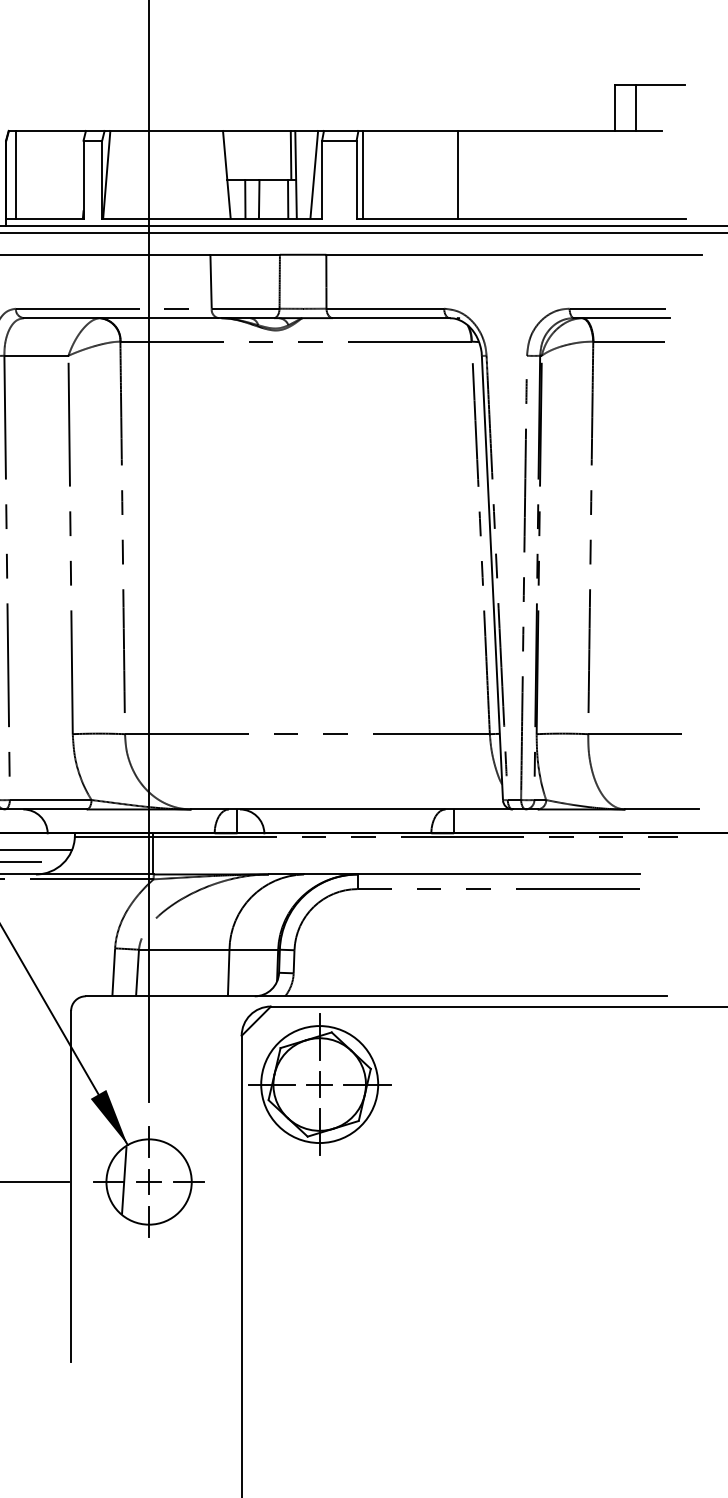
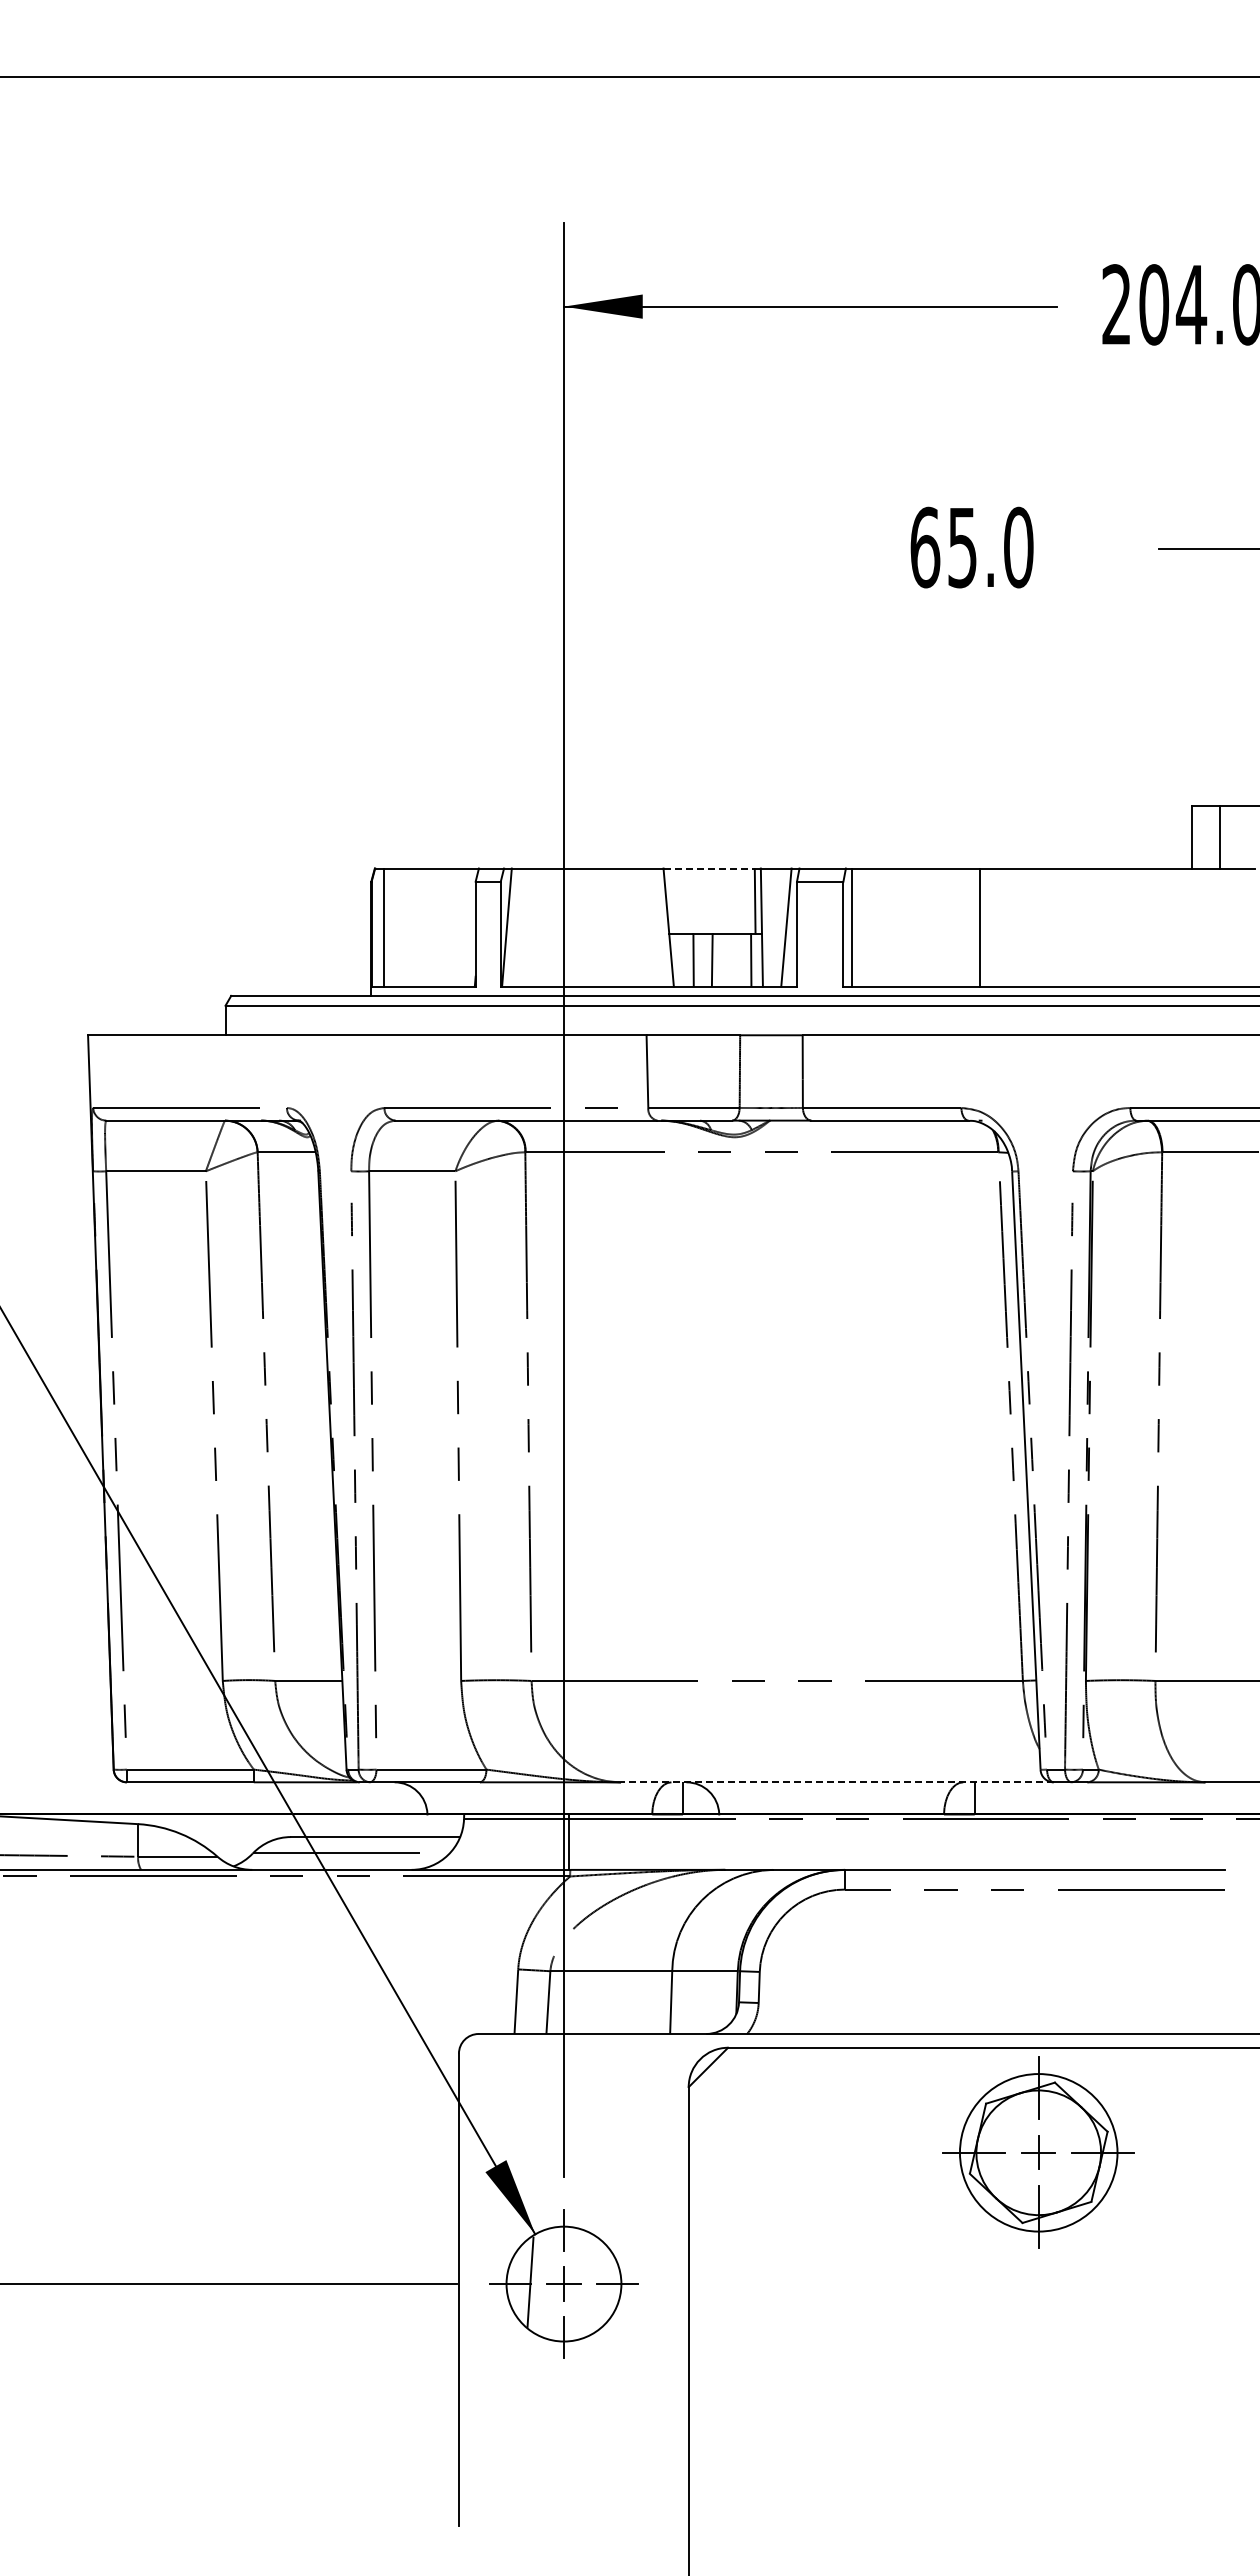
line: (257, 130) -> (709, 868), solid -> dashed
line: (351, 809) -> (836, 1782), solid -> dashed
part: (319, 1084) -> (1038, 2152), moved

